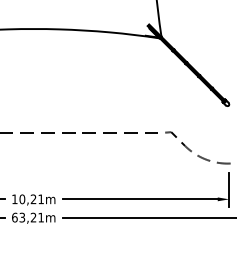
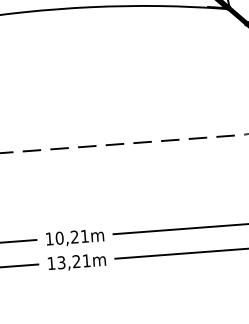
text: (14, 217) -> (51, 263), 63,21m -> 13,21m

